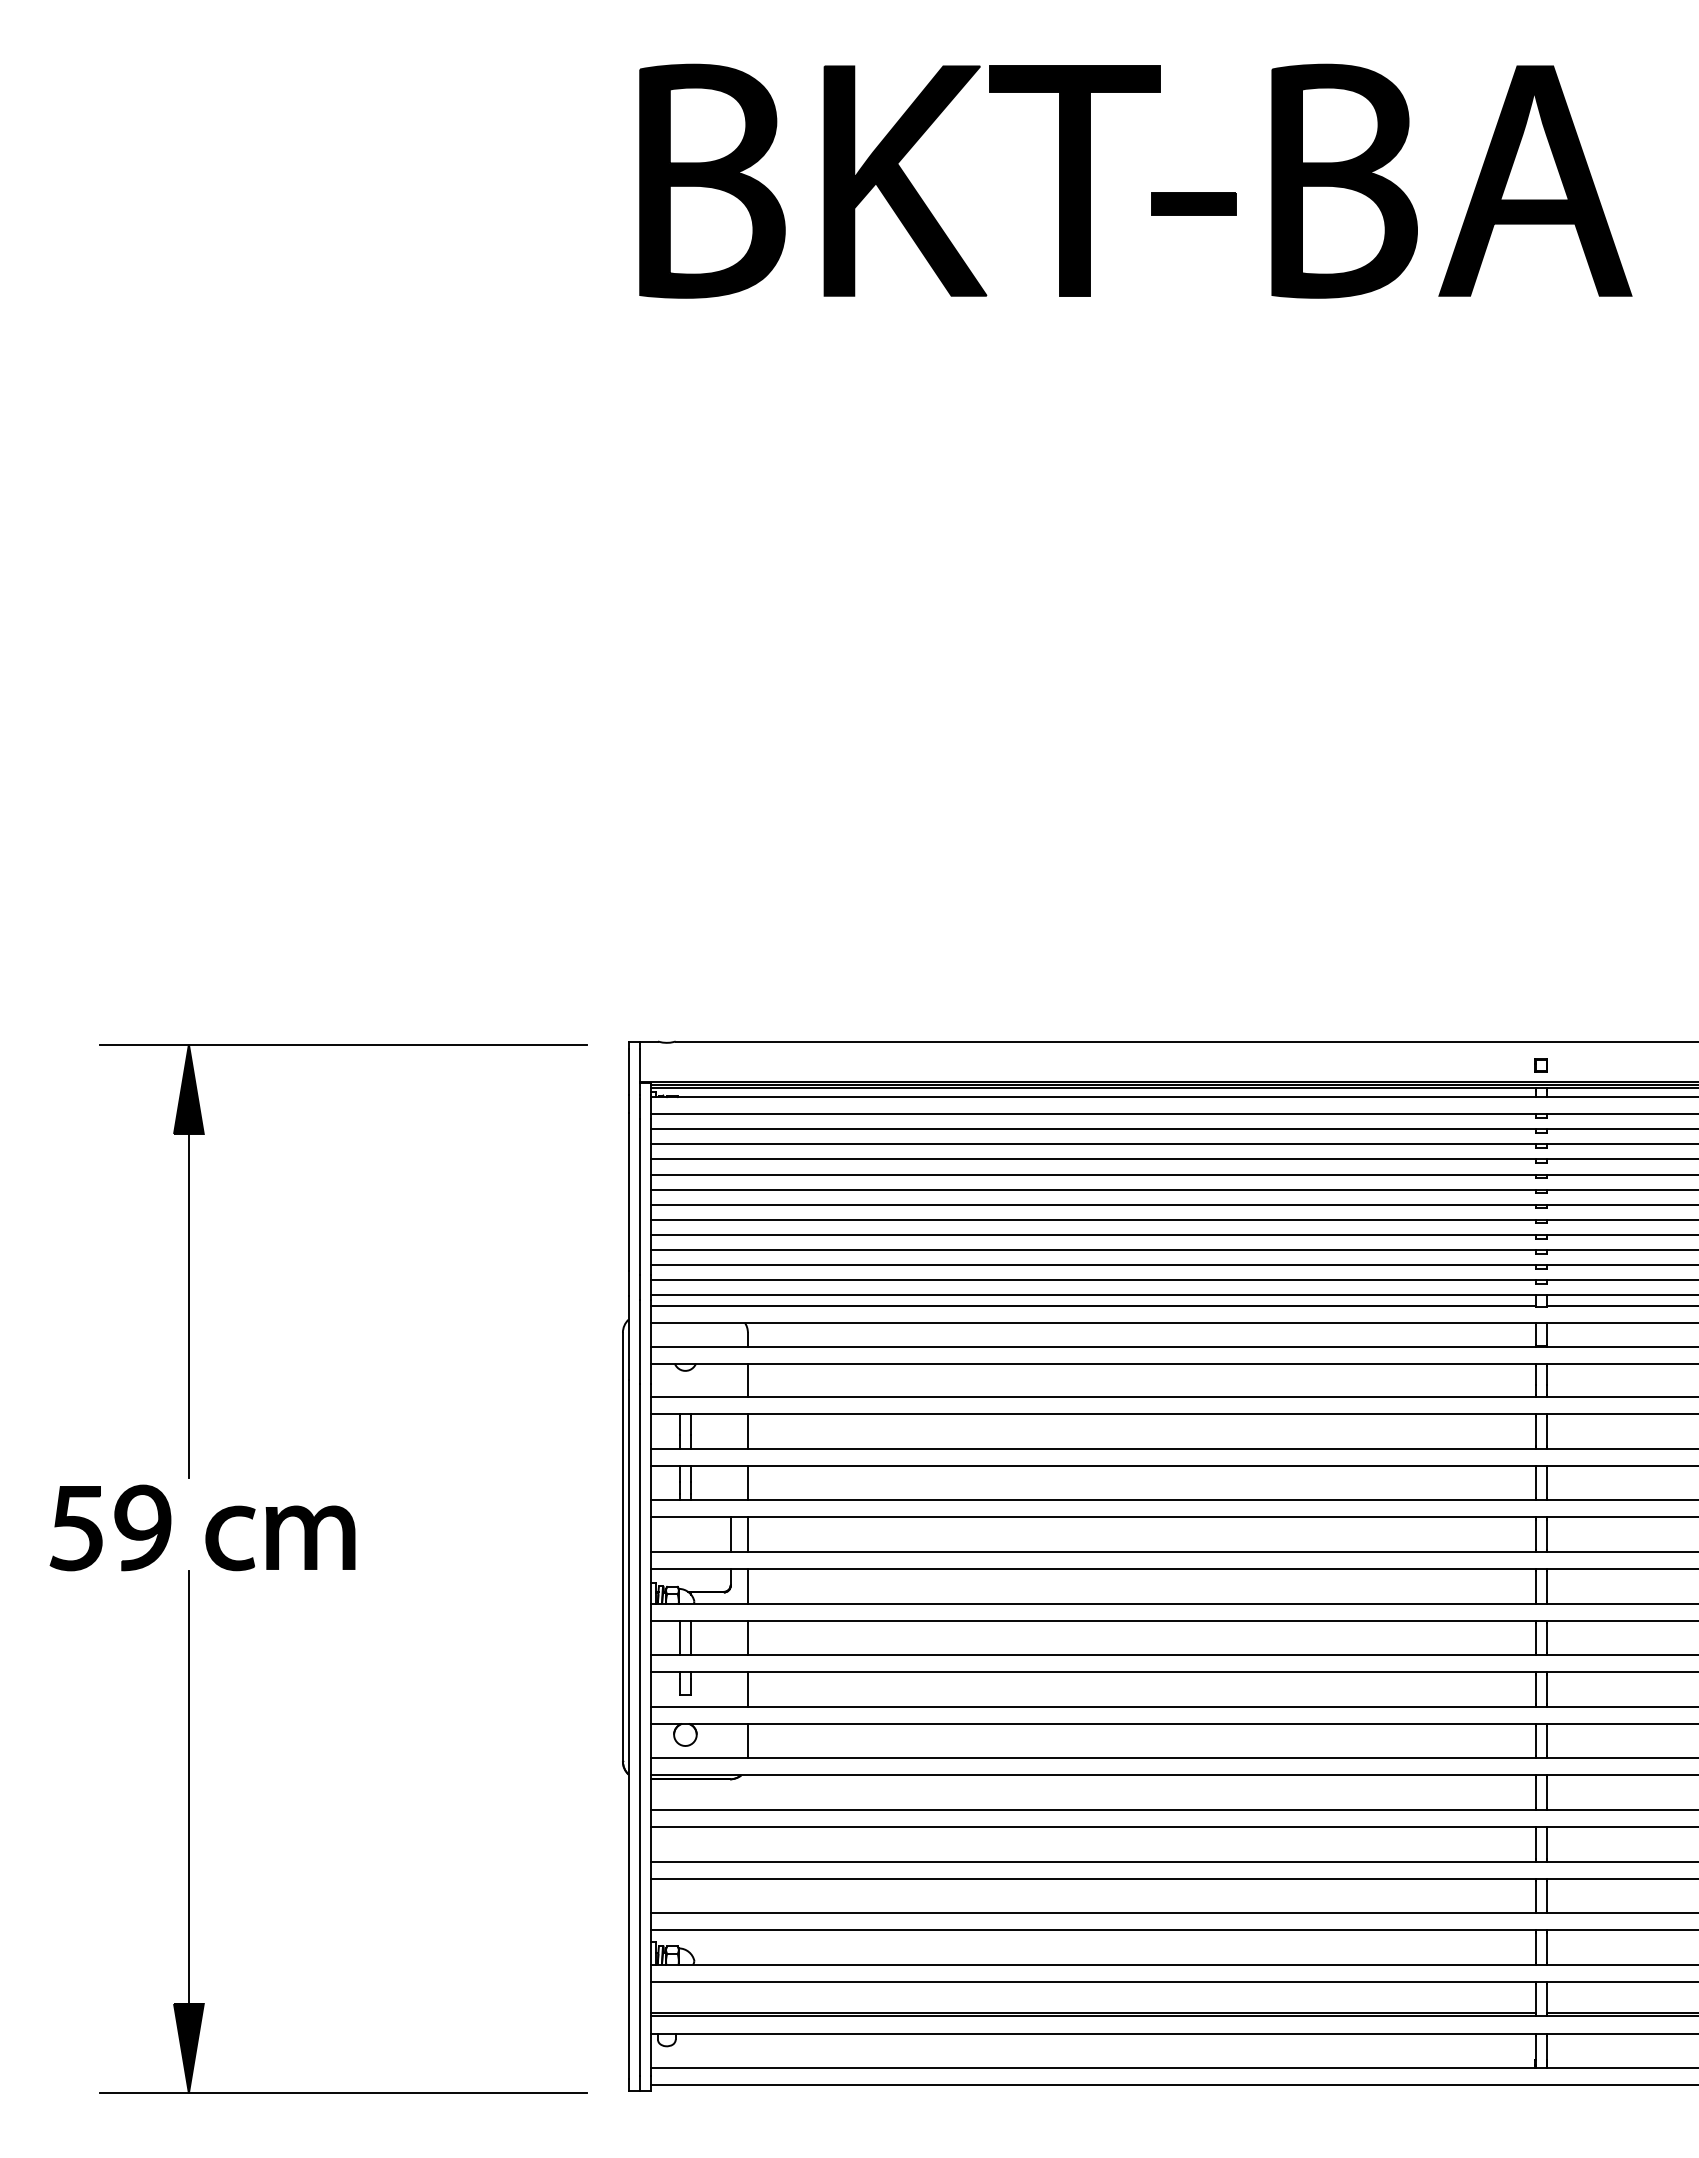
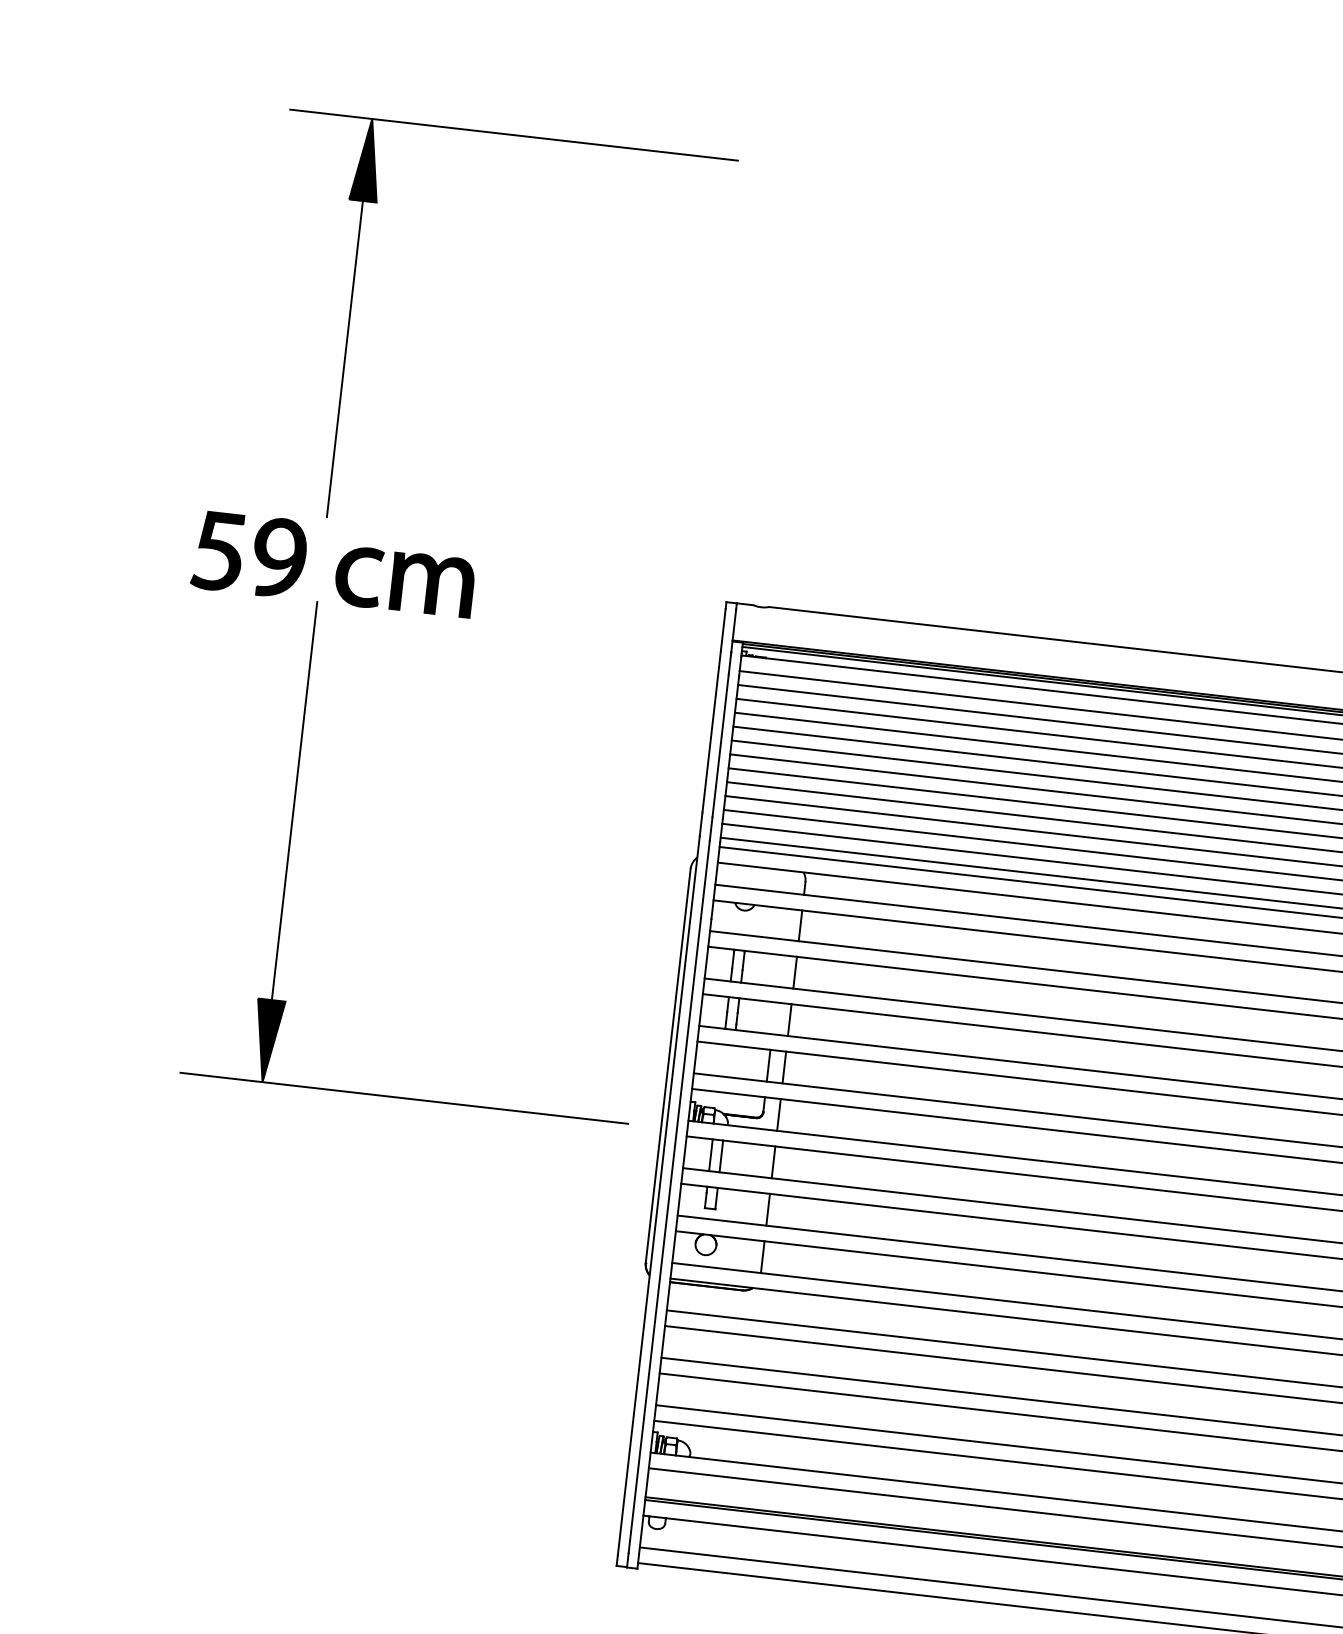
part: (318, 1568) -> (436, 613), moved

